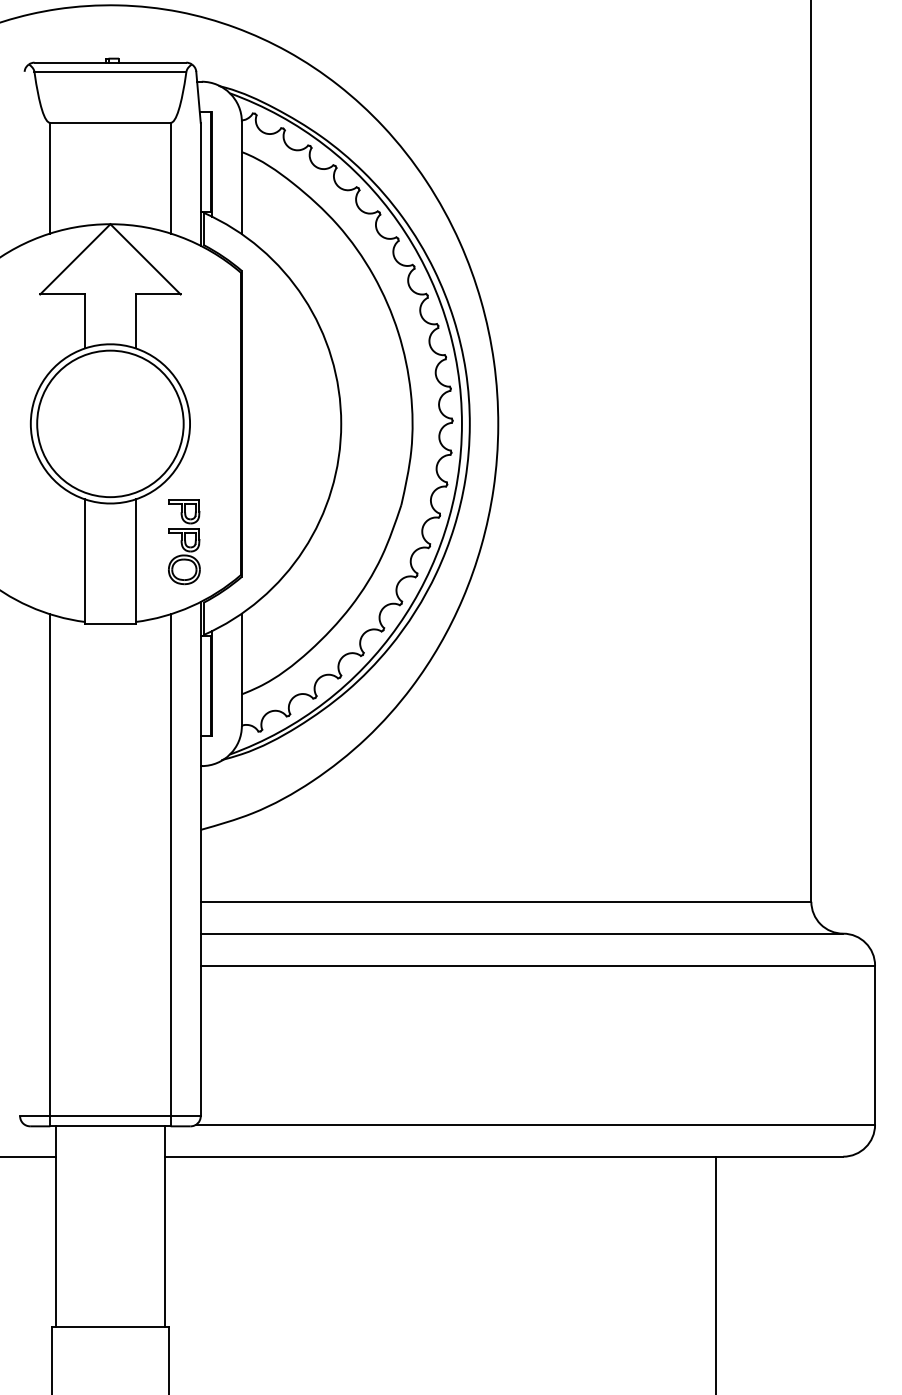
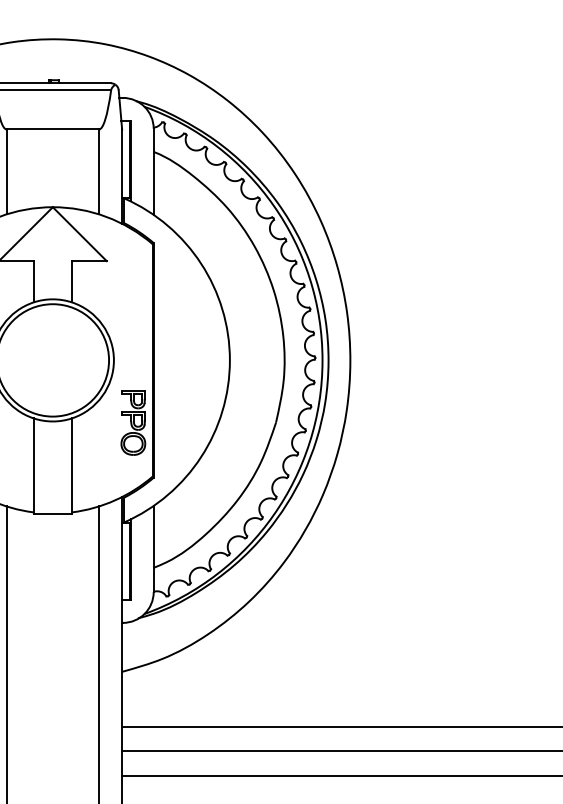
part: (184, 542) -> (133, 422), moved

